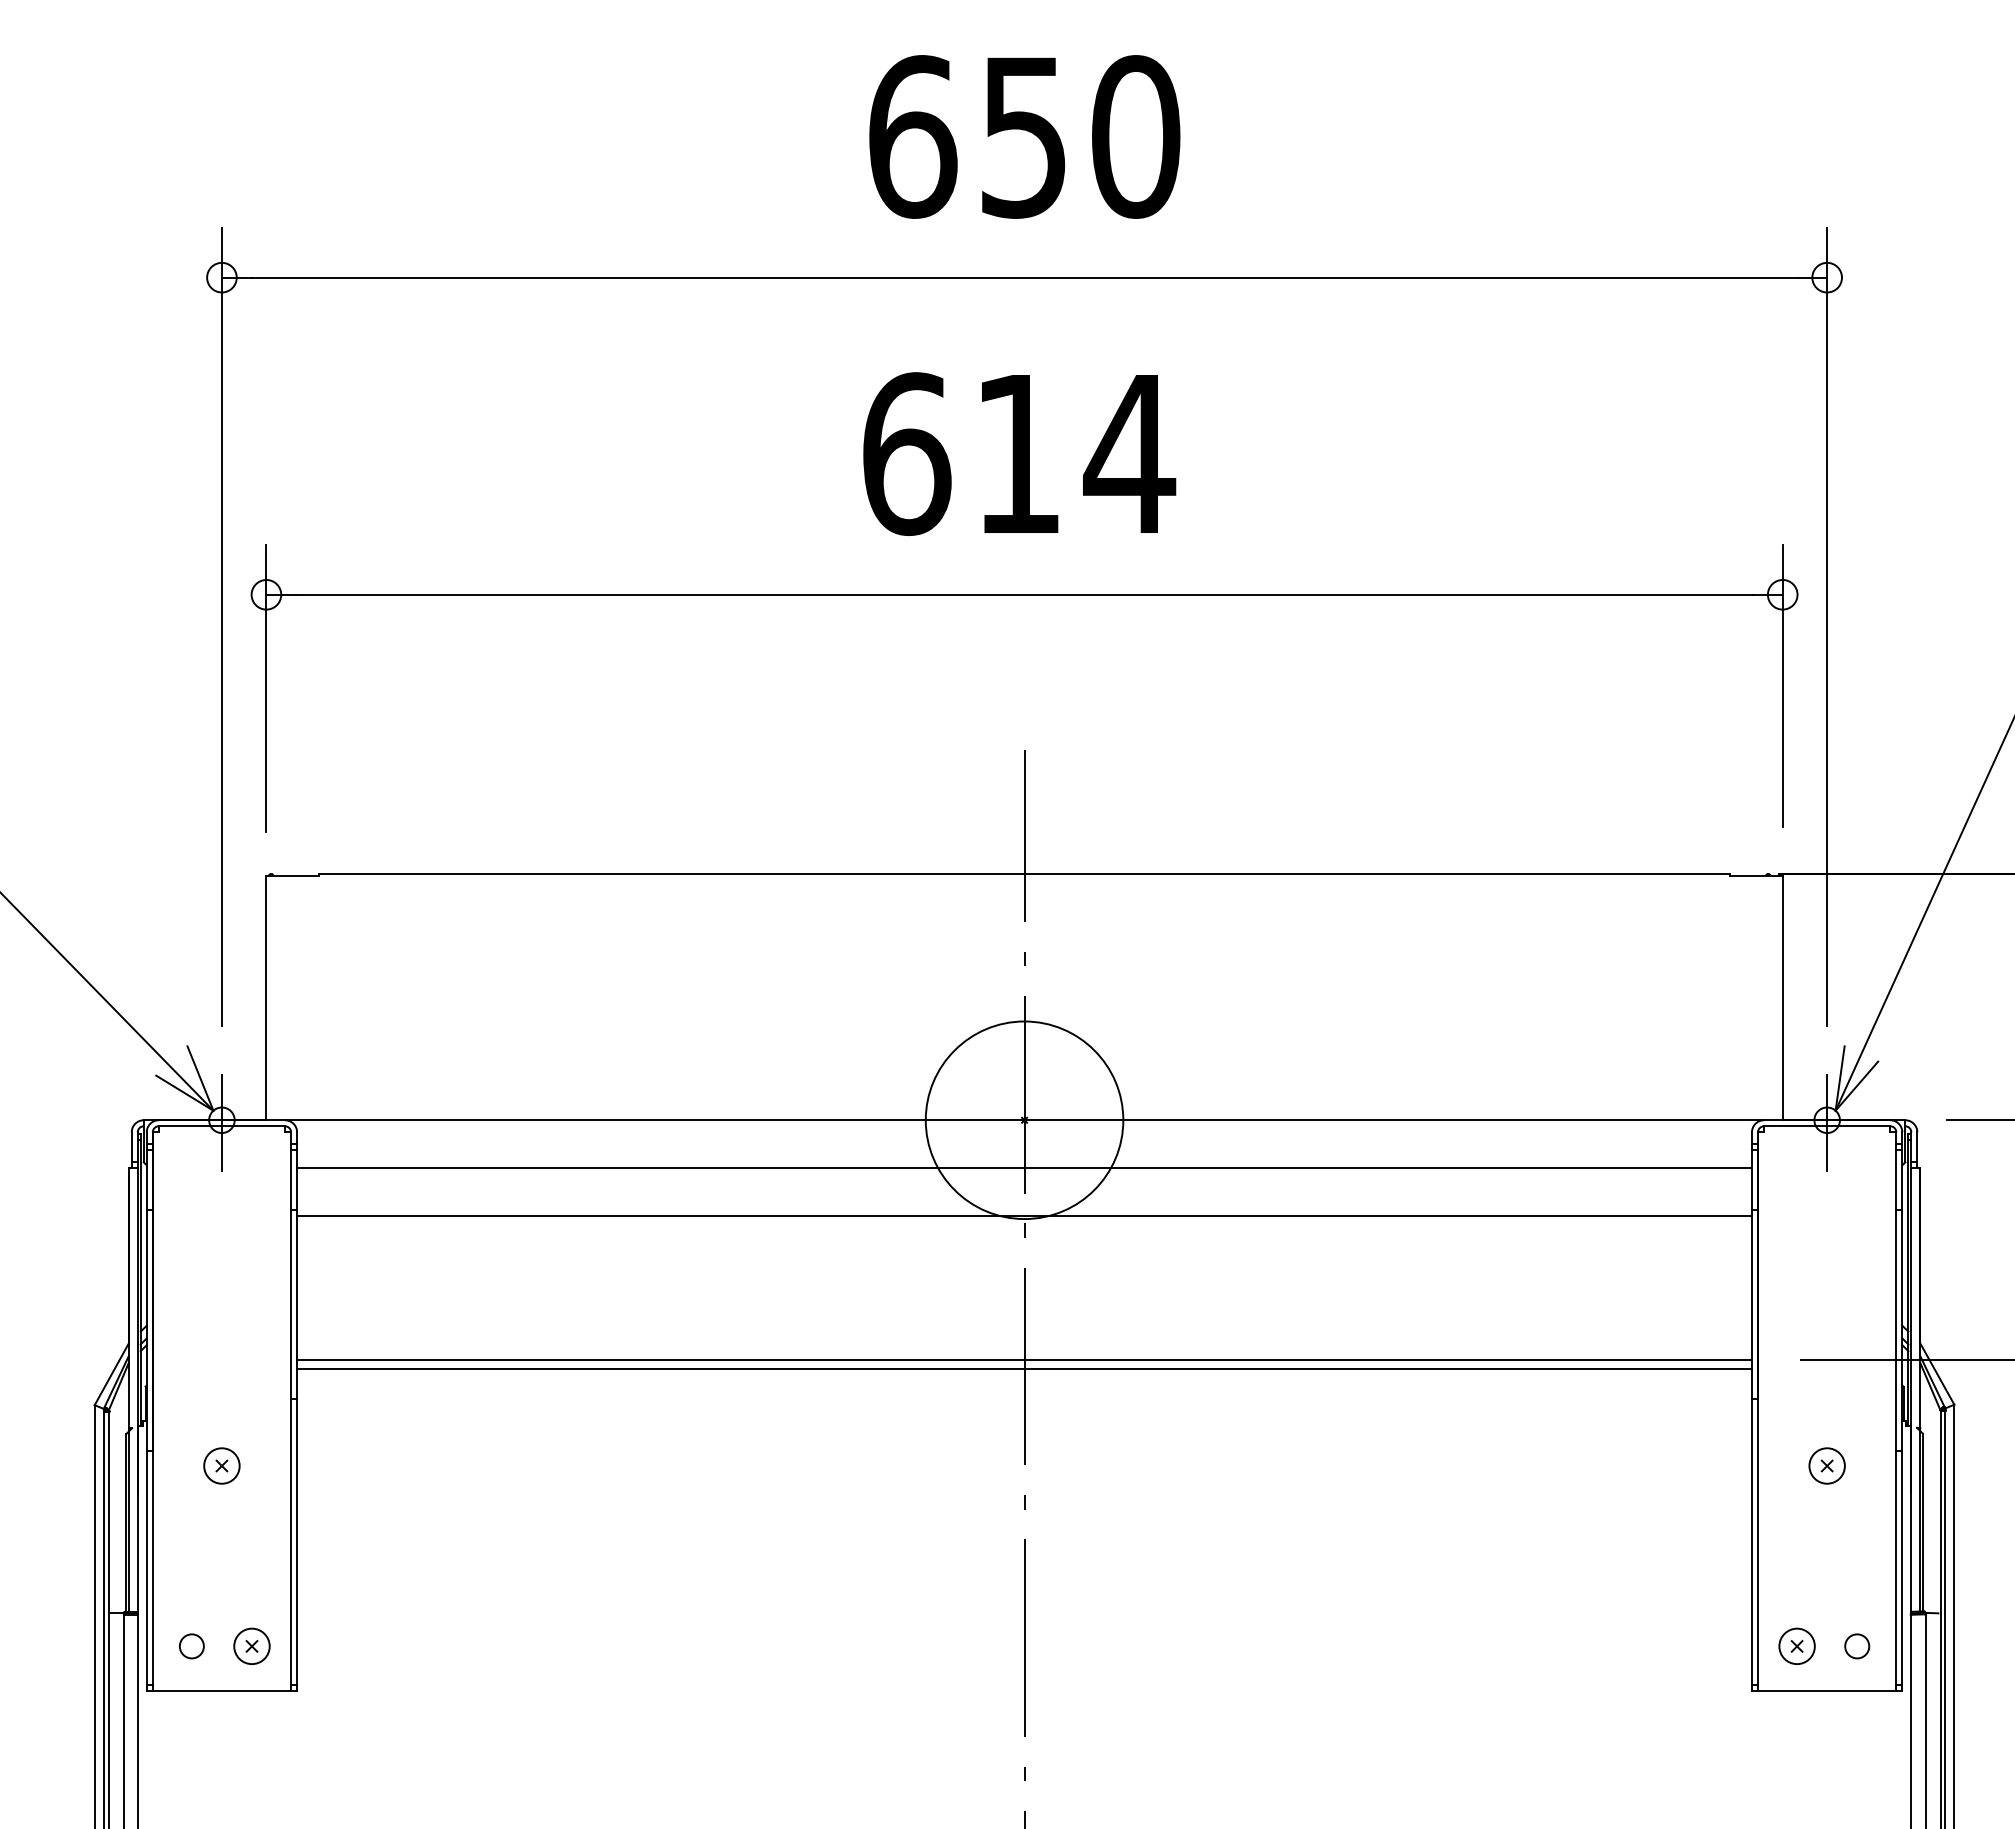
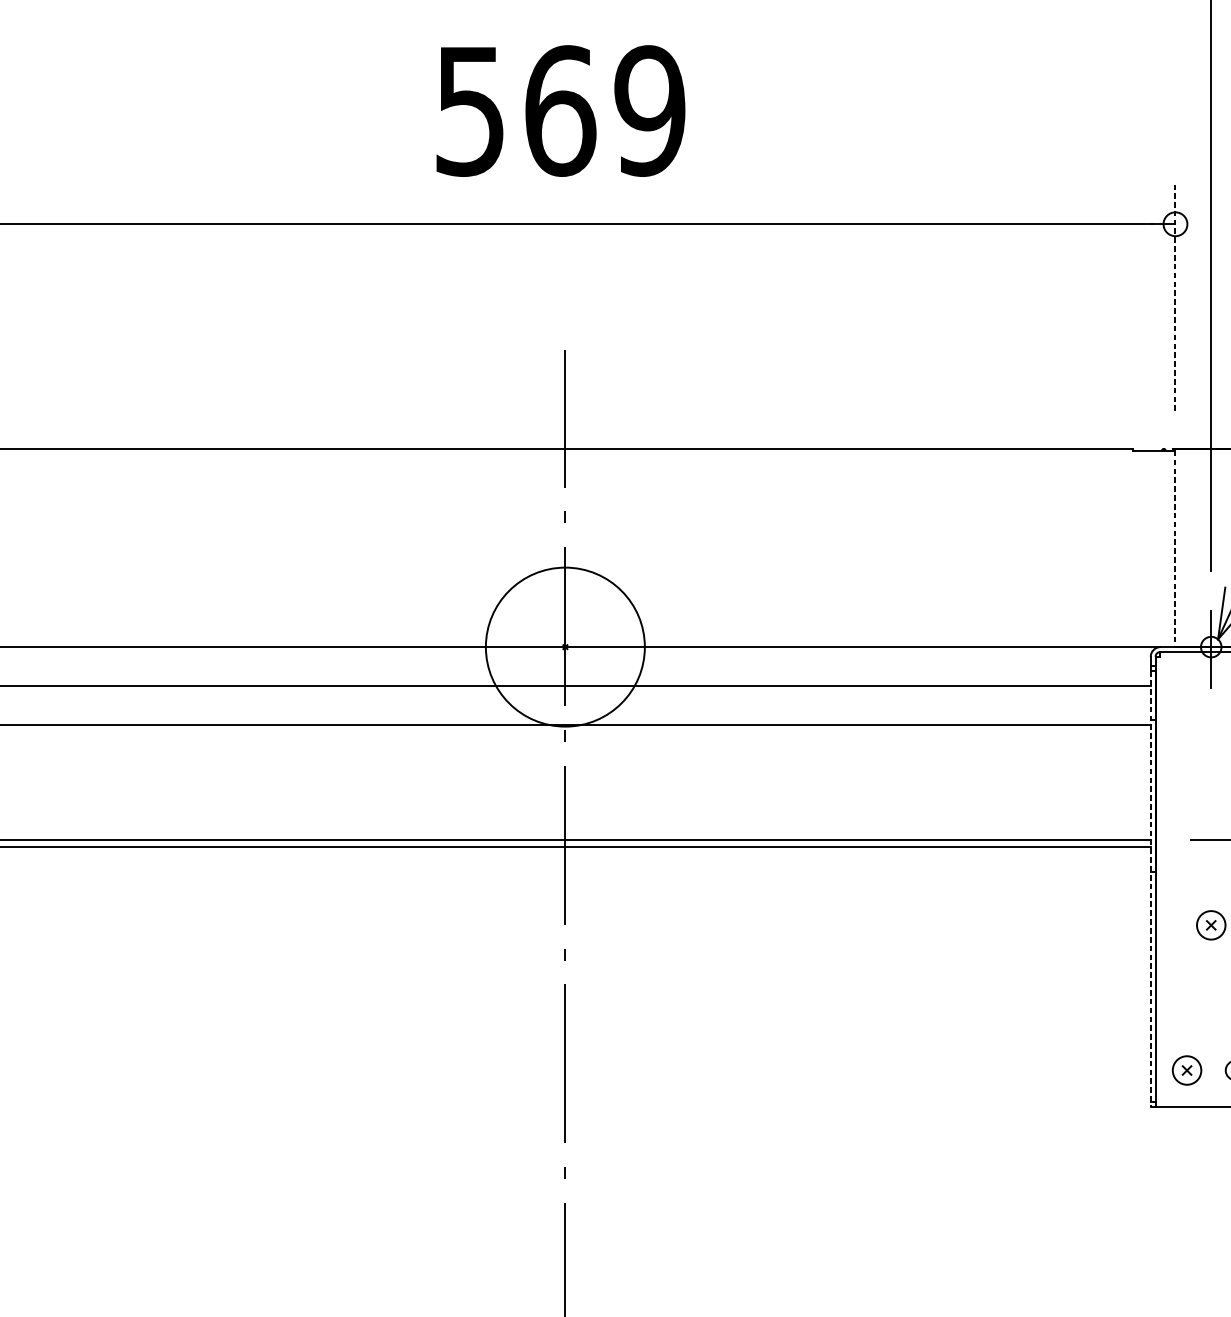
text: (1019, 454) -> (561, 111), 614 -> 569
line: (1782, 686) -> (1175, 298), solid -> dashed
line: (1782, 998) -> (1175, 549), solid -> dashed
line: (1752, 1420) -> (1151, 888), solid -> dashed

